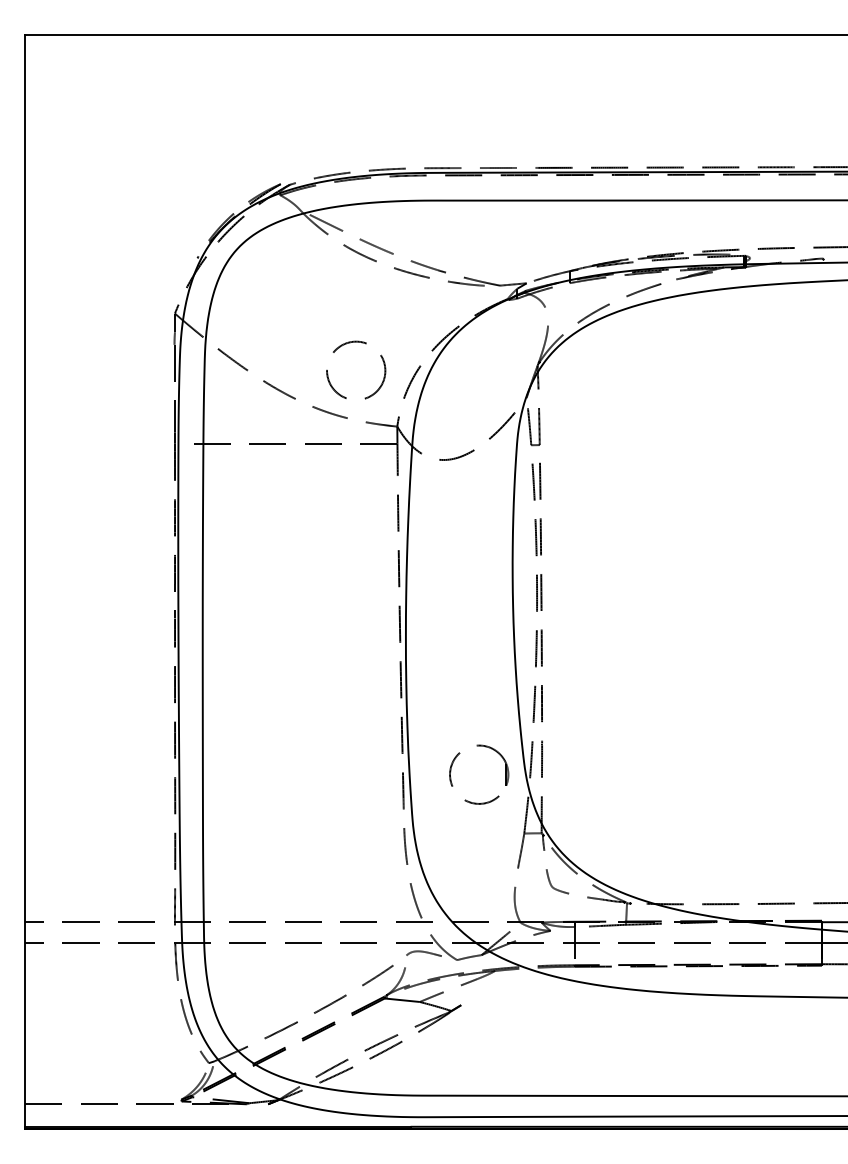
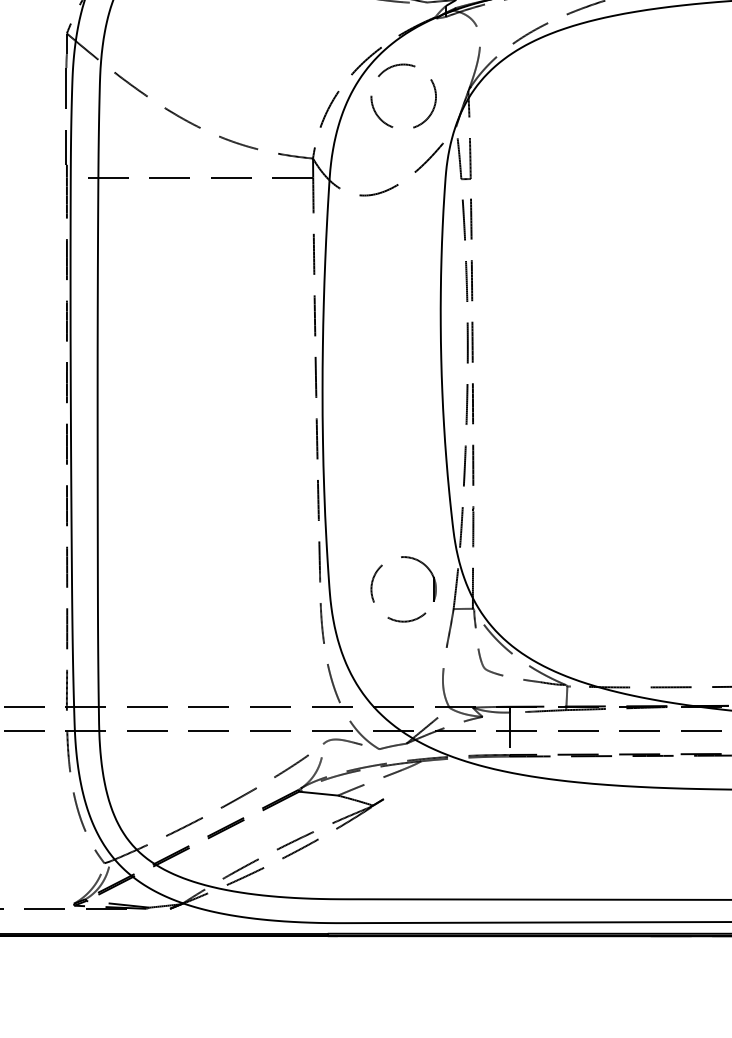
circle: (356, 369) -> (404, 95), moved
part: (505, 774) -> (432, 589), moved

